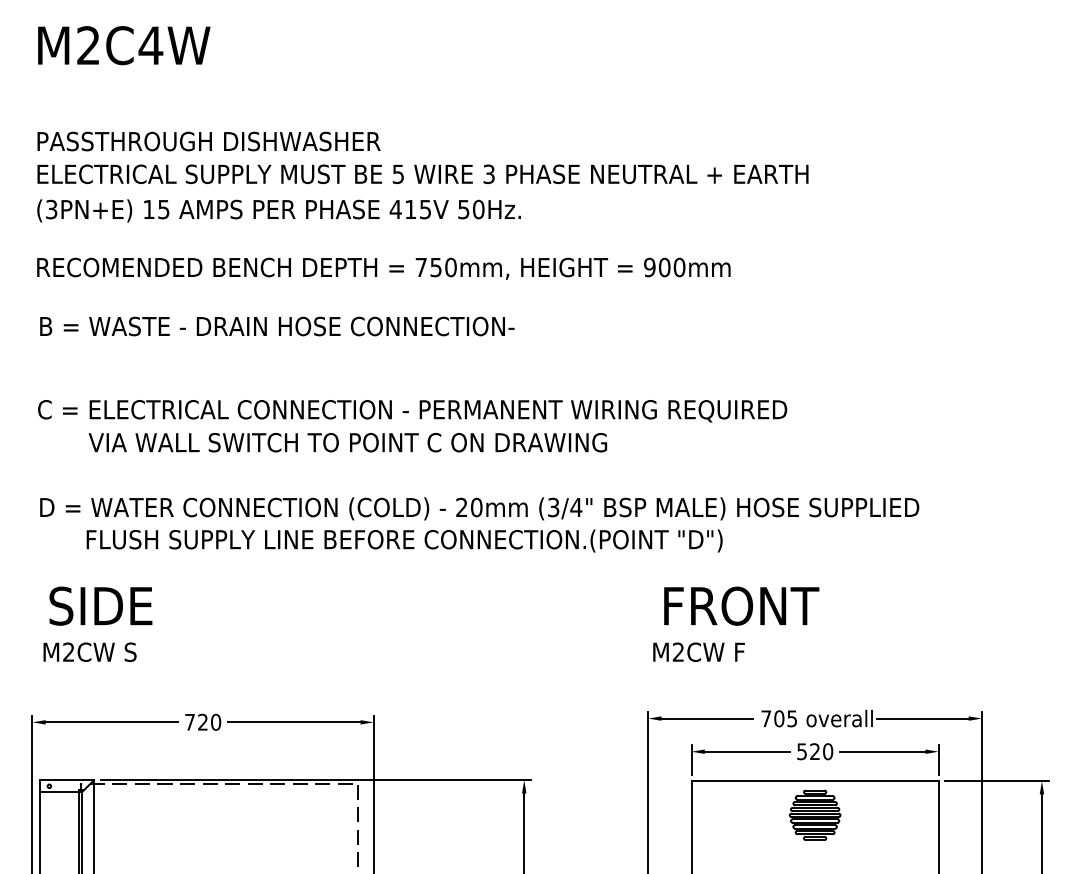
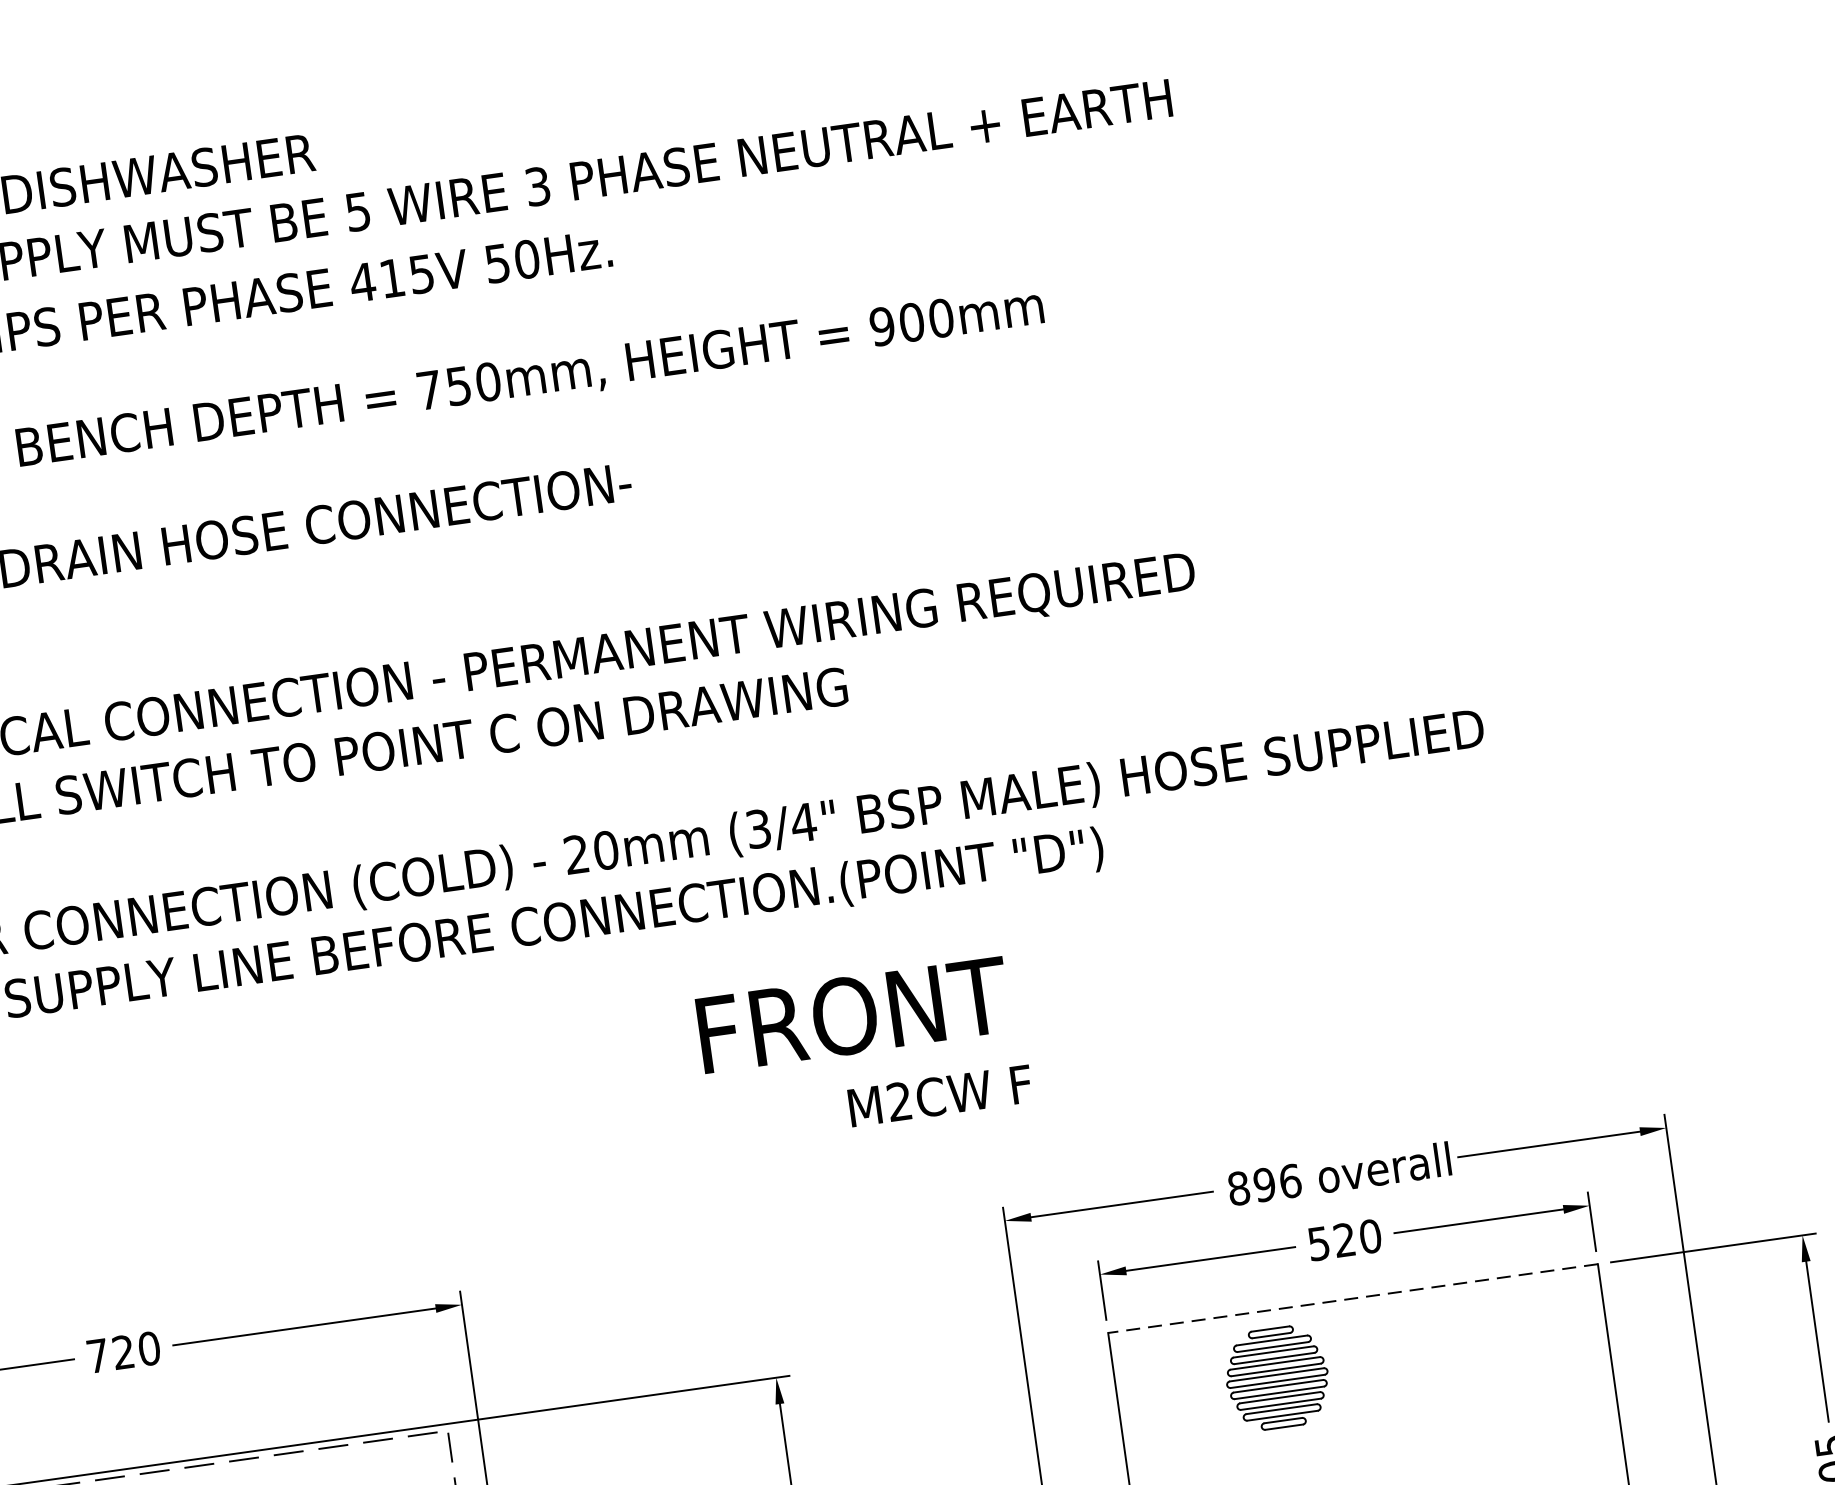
text: (741, 605) -> (852, 1013), moved
text: (698, 651) -> (939, 1094), moved
text: (779, 718) -> (1264, 1184), 705 -> 896
line: (815, 781) -> (1353, 1299), solid -> dashed
part: (815, 814) -> (1277, 1376), moved

